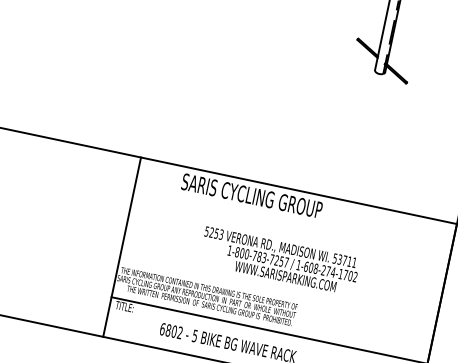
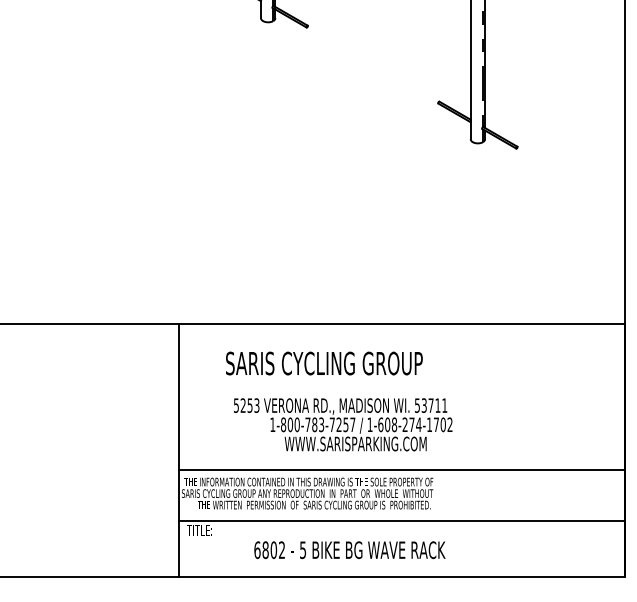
text: (252, 195) -> (324, 363), moved
text: (279, 261) -> (343, 424), moved
line: (277, 294) -> (402, 470), added

